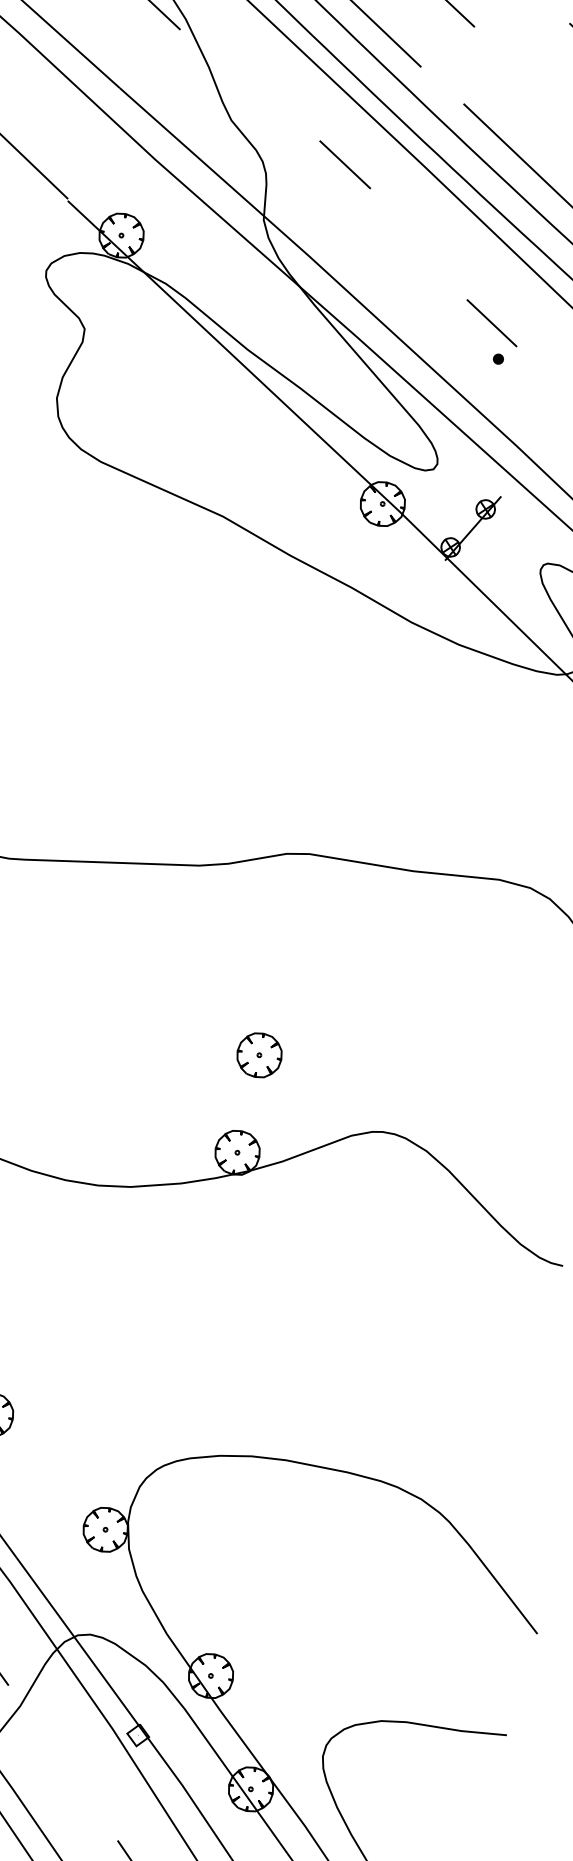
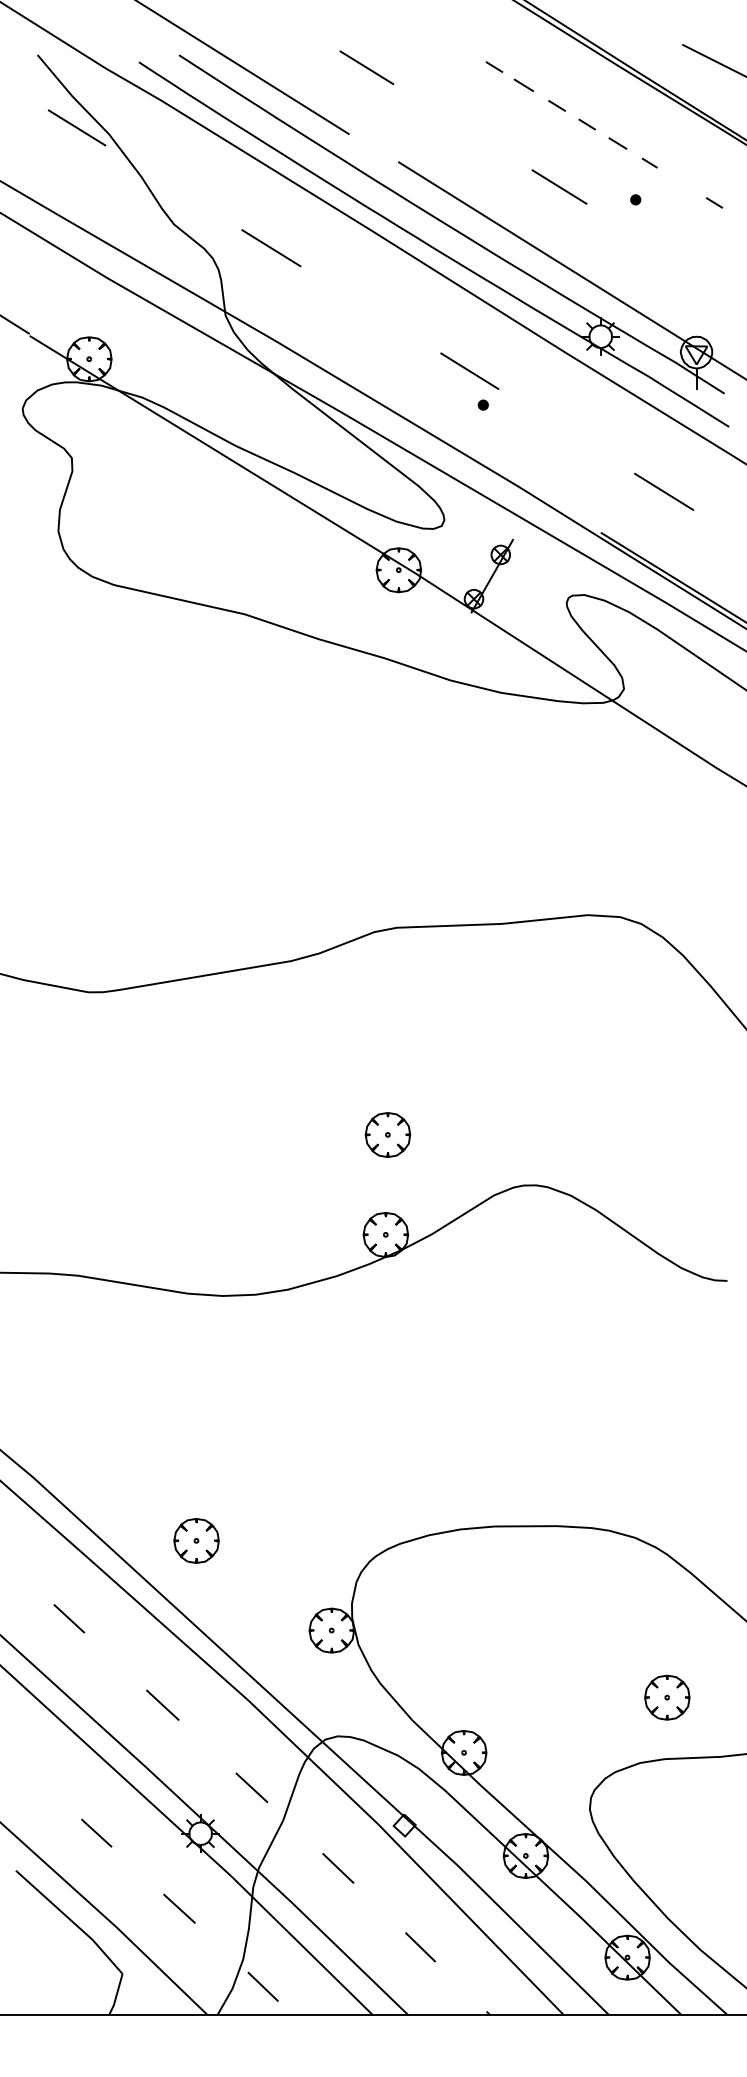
line: (345, 165) -> (271, 248), moved
part: (421, 1662) -> (667, 1697), added
line: (64, 1764) -> (338, 1868), added

